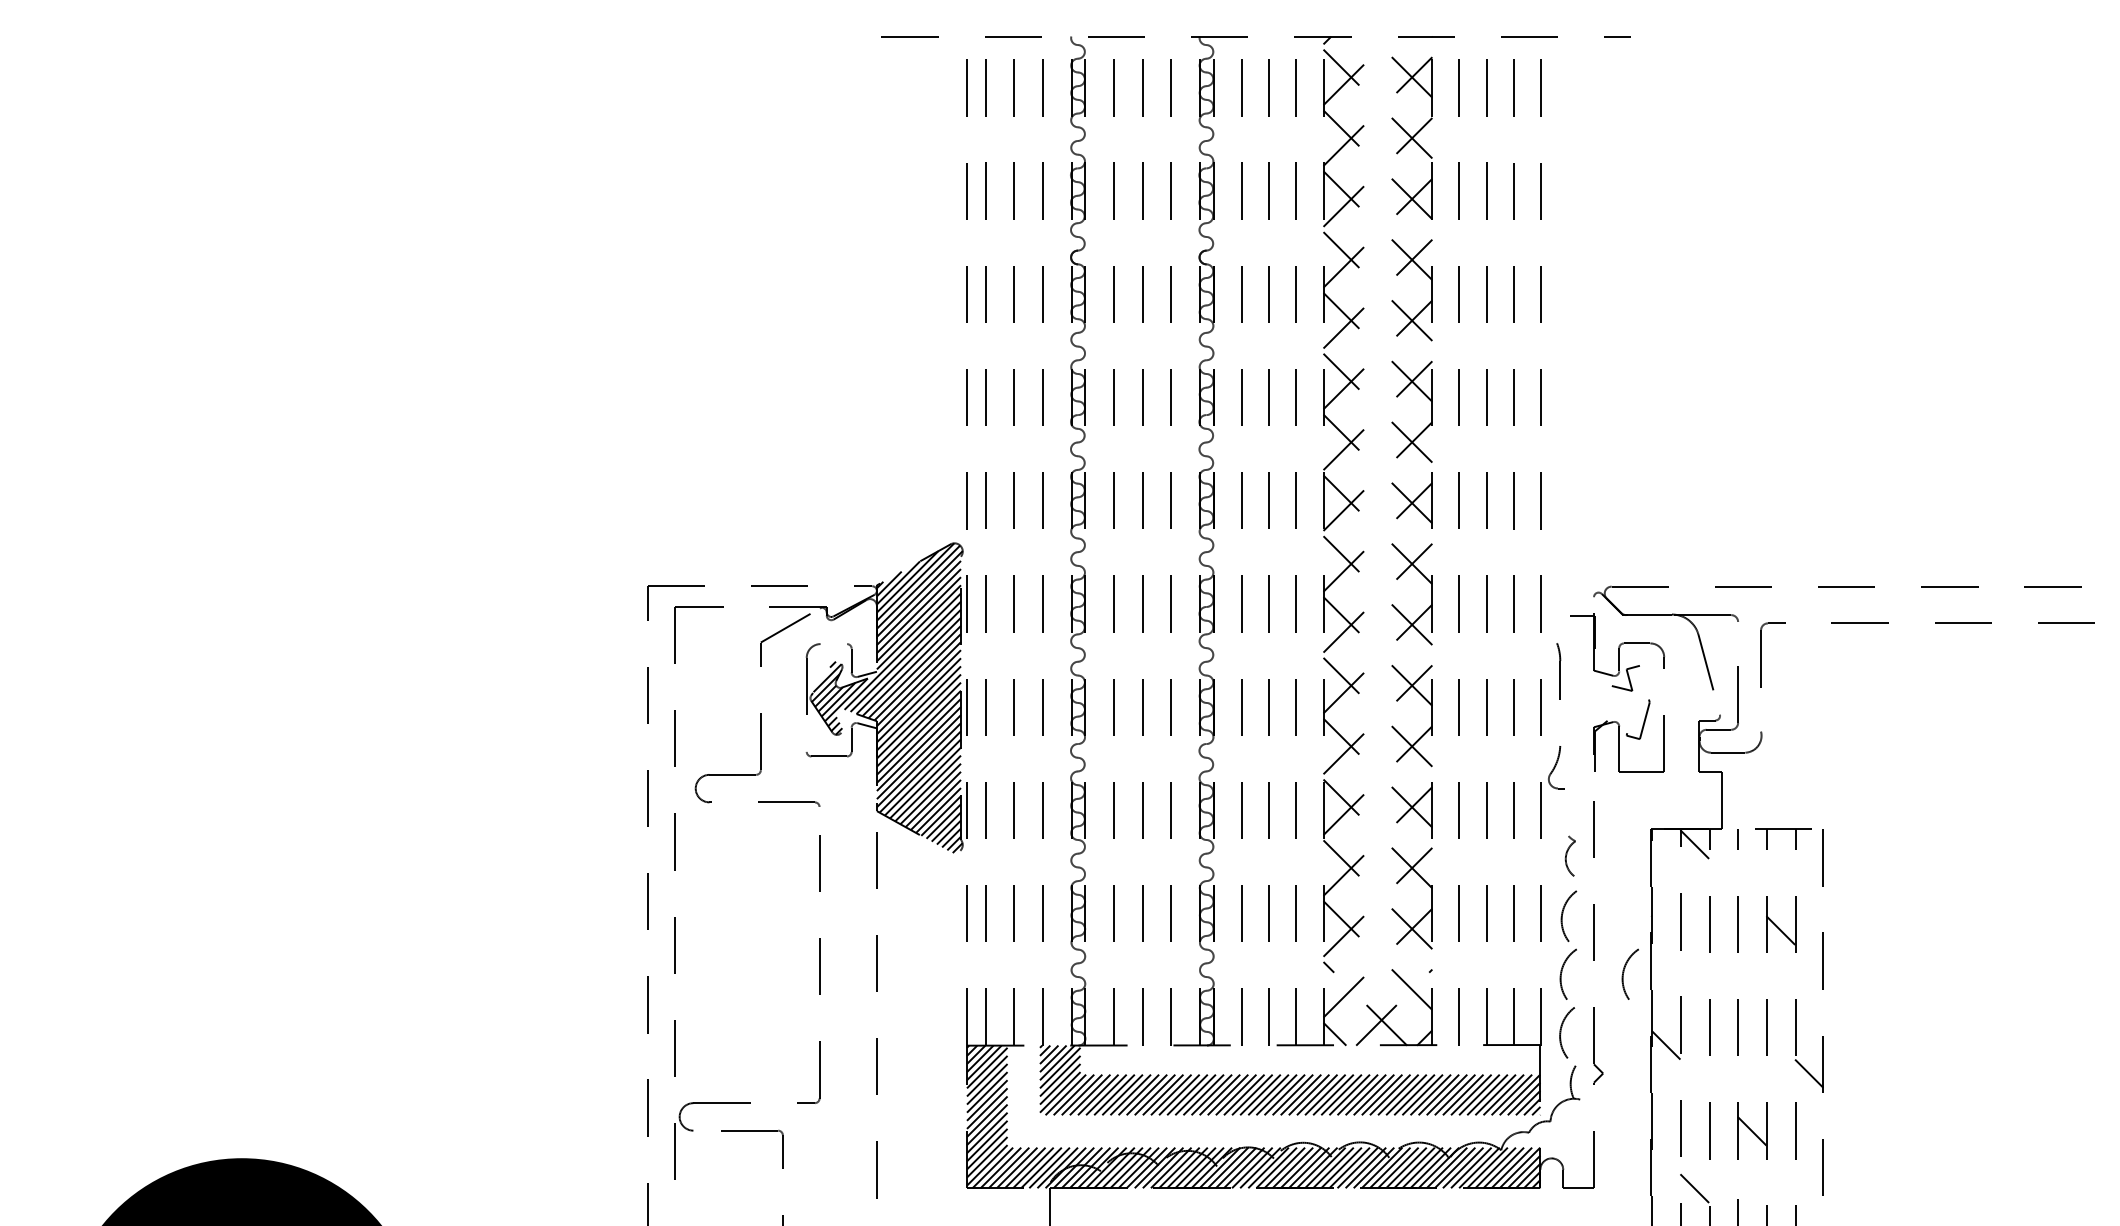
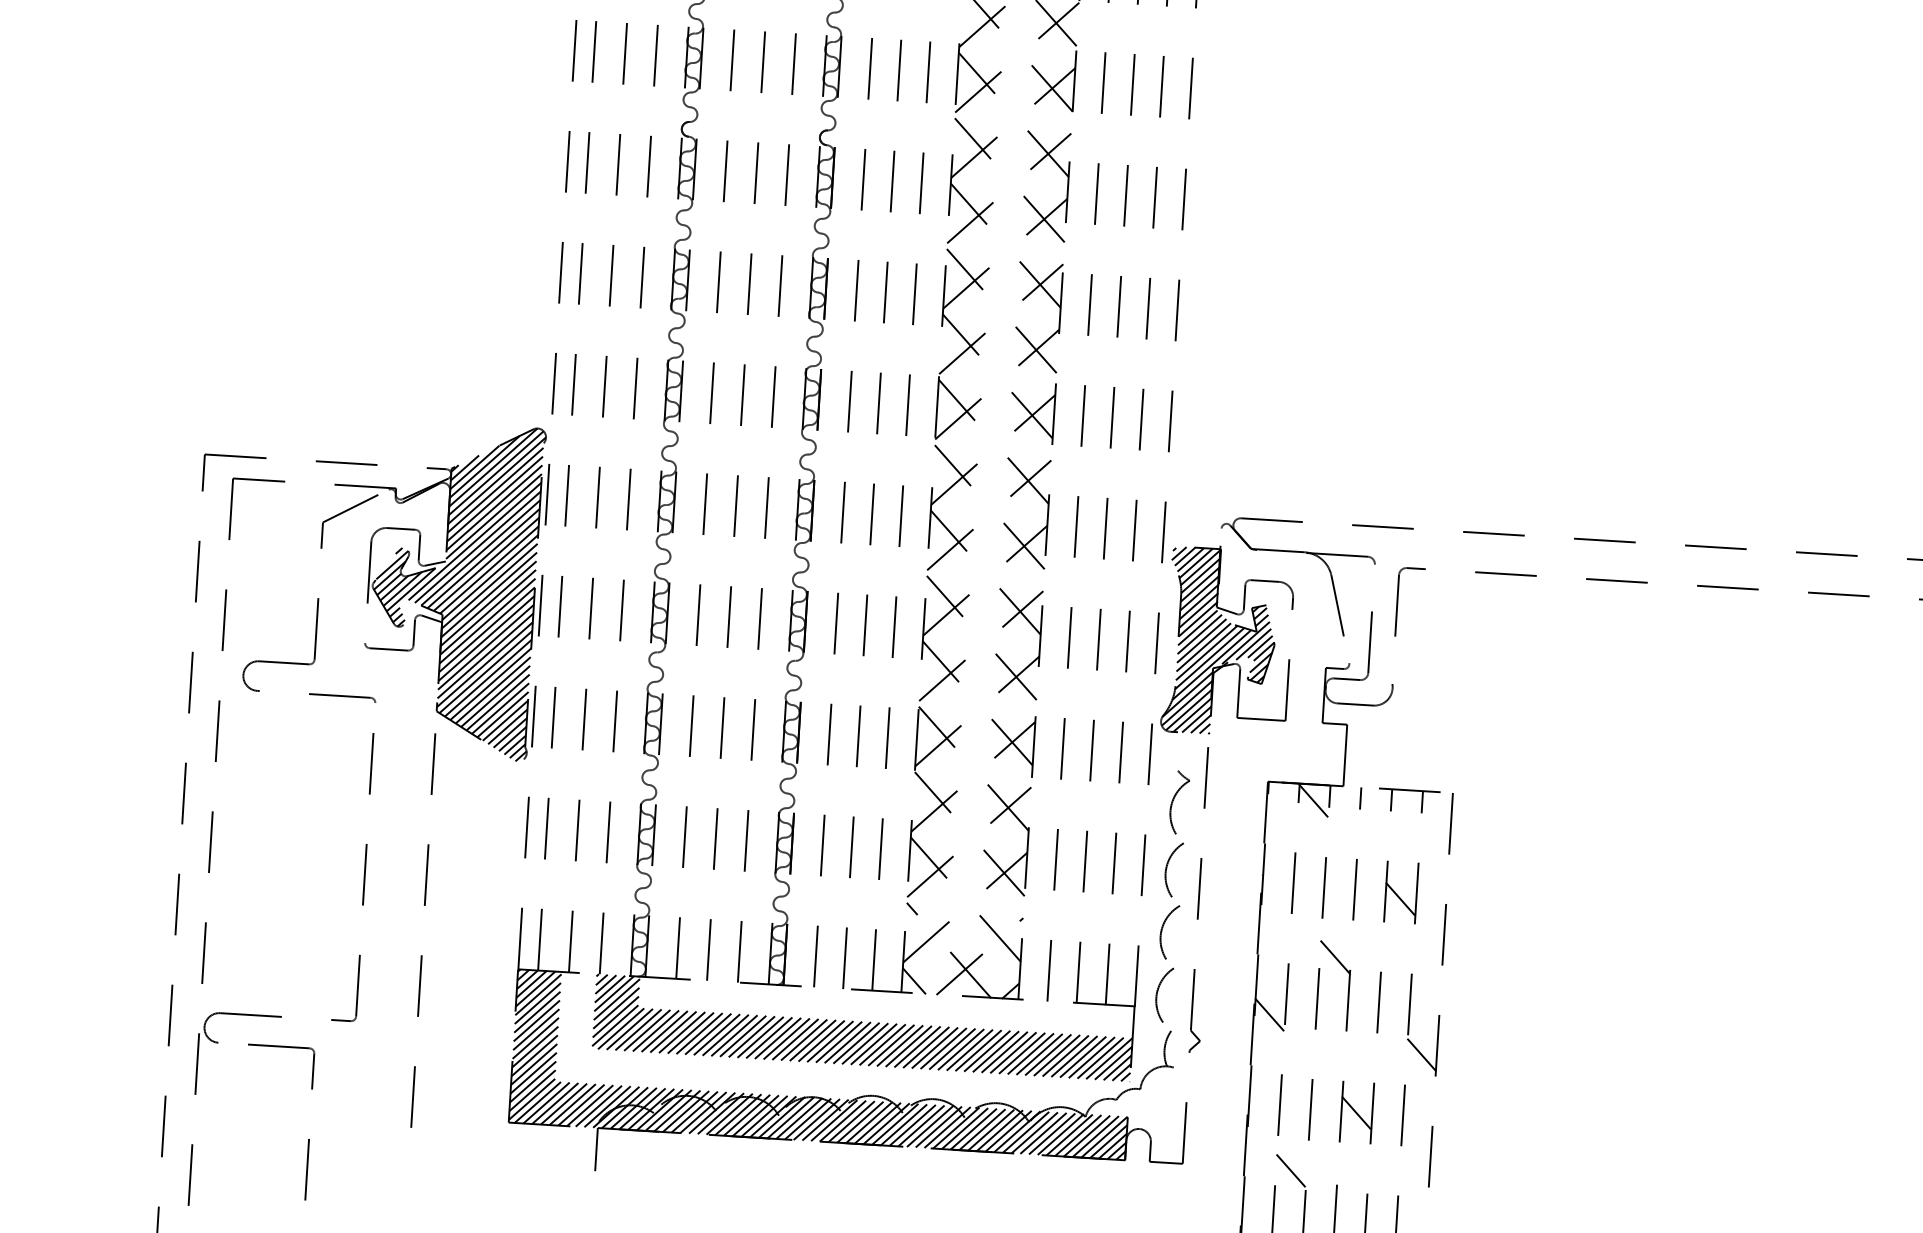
line: (833, 644) -> (400, 529), added
hatch: (1599, 702) -> (1220, 642), added
part: (1570, 853) -> (1179, 802), size x1.67
arc: (1624, 972) -> (1229, 933), removed
line: (1723, 987) -> (1335, 956), added

